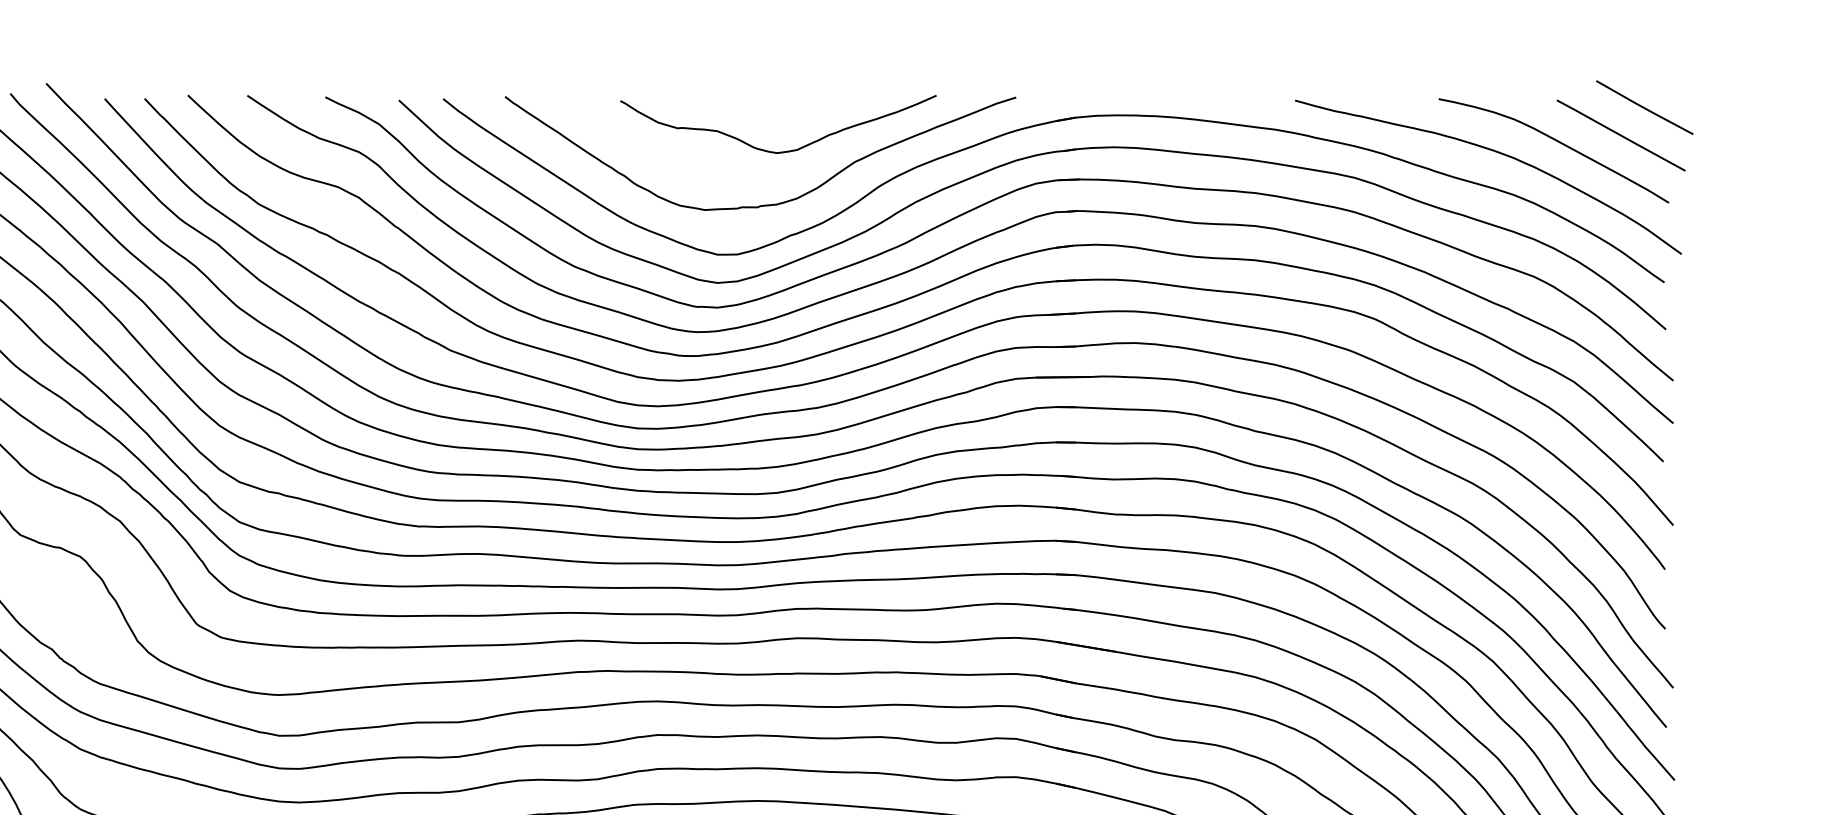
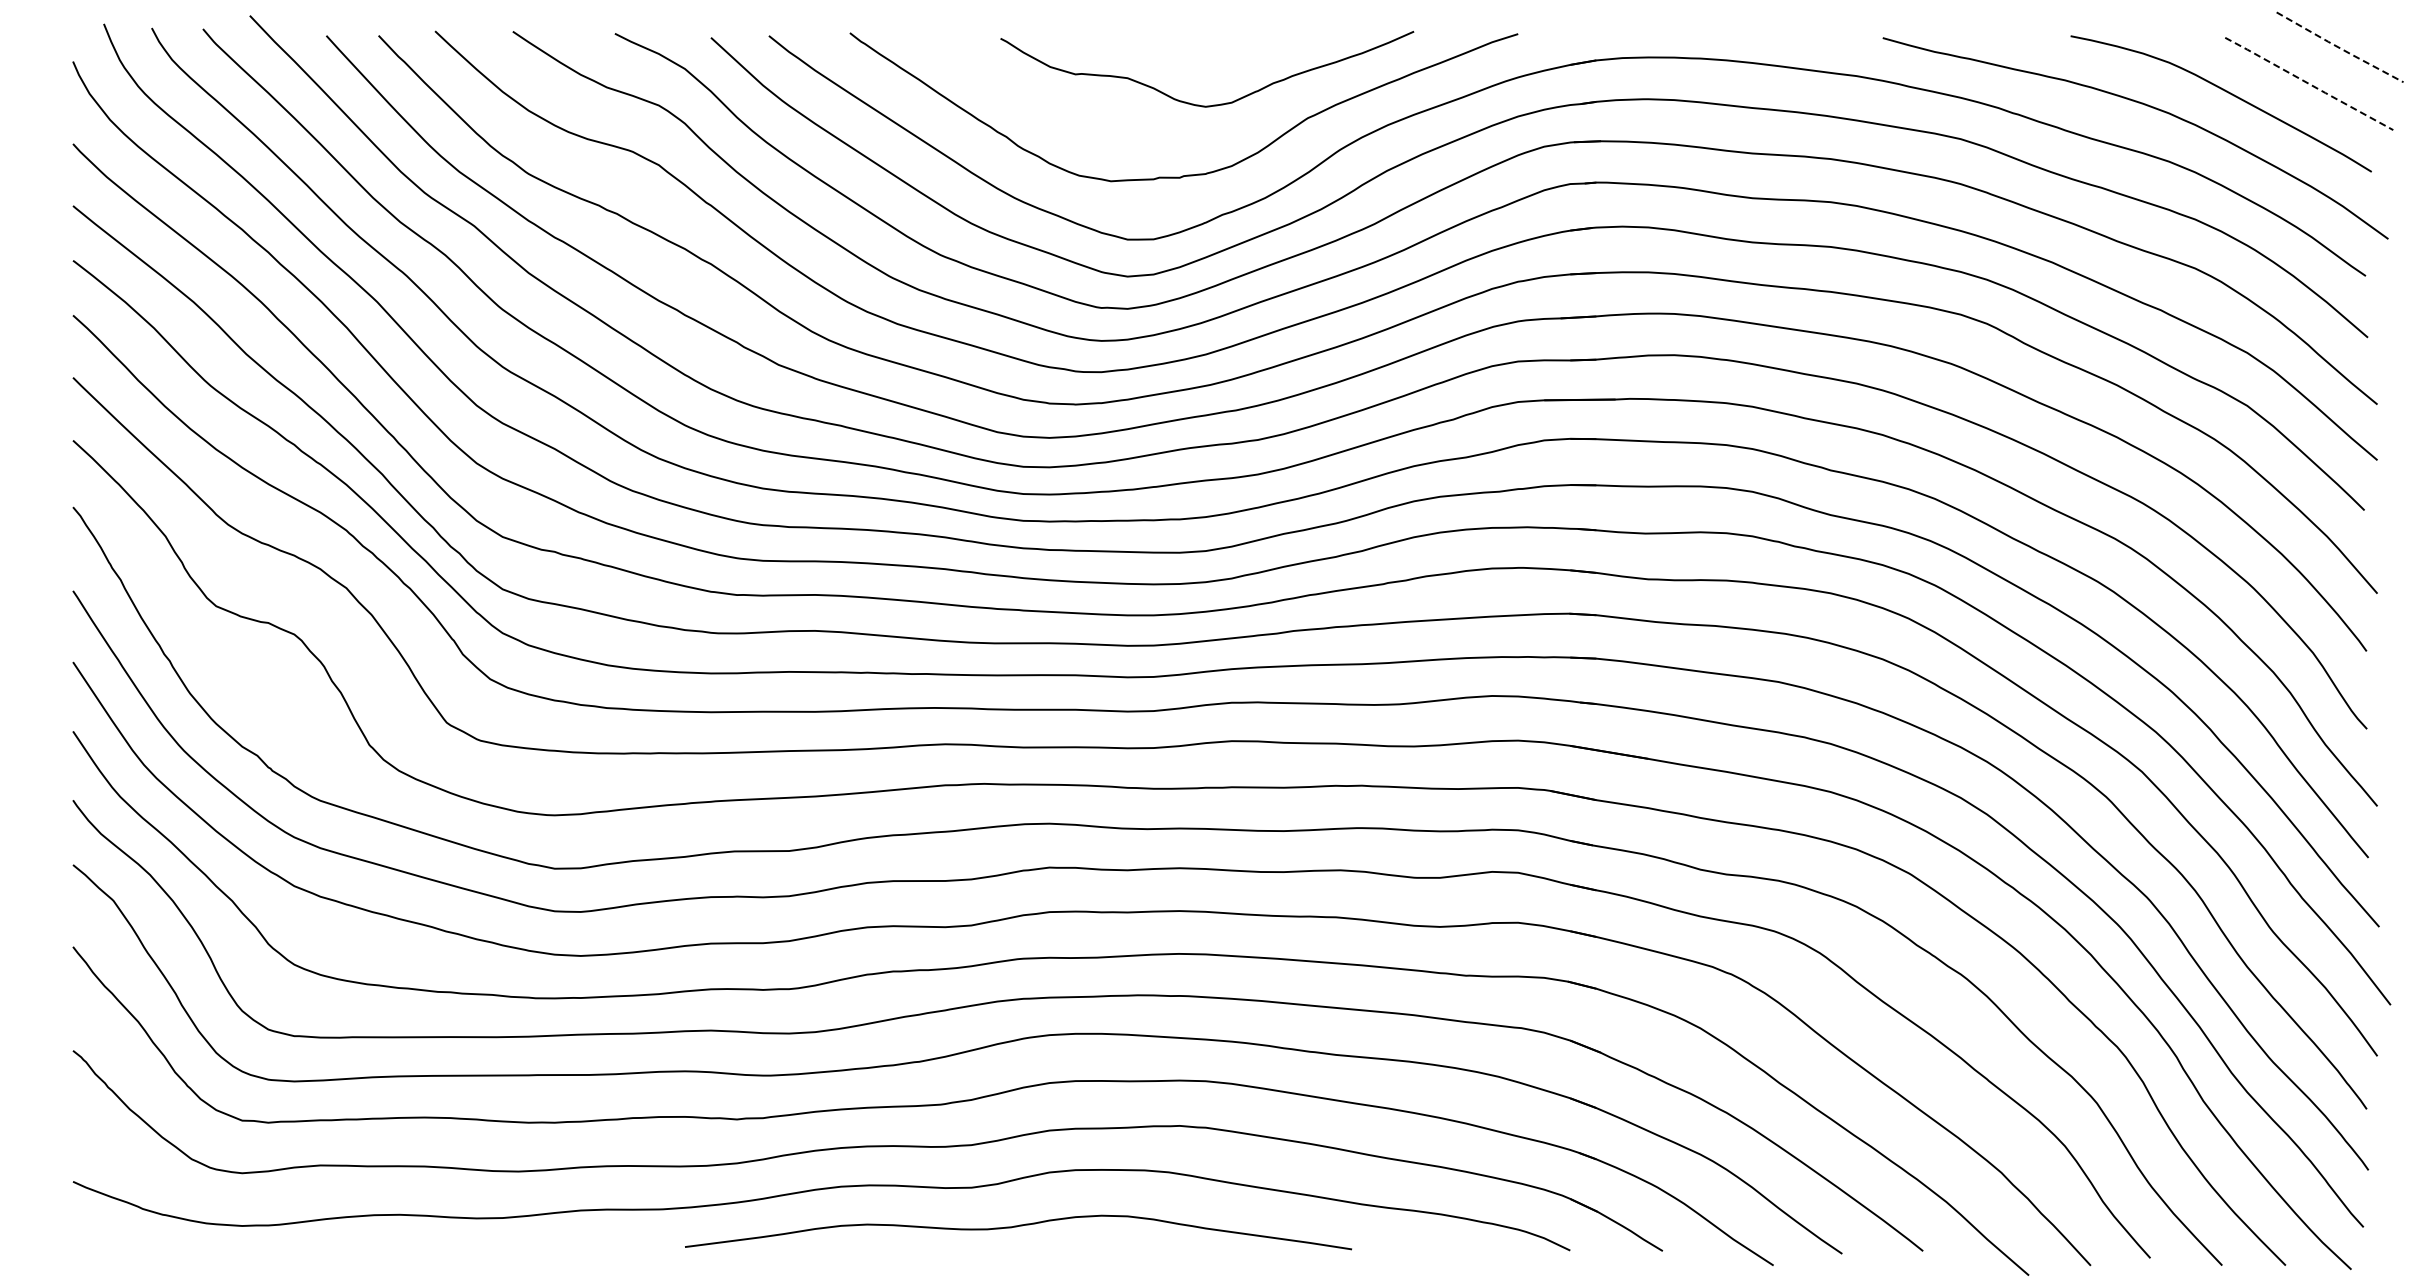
line: (1645, 108) -> (2340, 48), solid -> dashed
line: (1620, 135) -> (2308, 83), solid -> dashed

